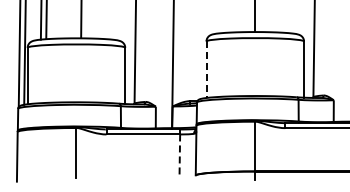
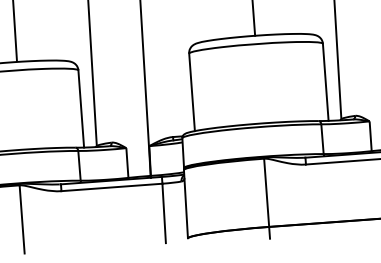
line: (206, 70) -> (192, 93), dashed -> solid
line: (179, 156) -> (163, 214), dashed -> solid

